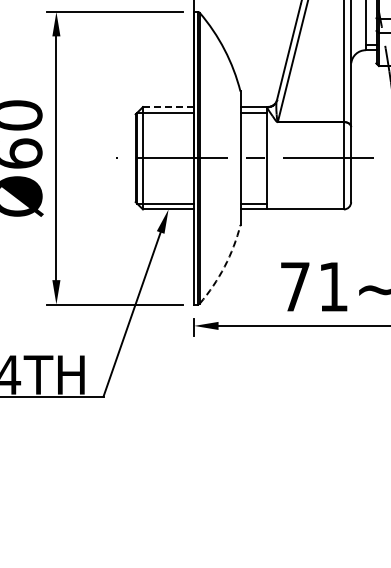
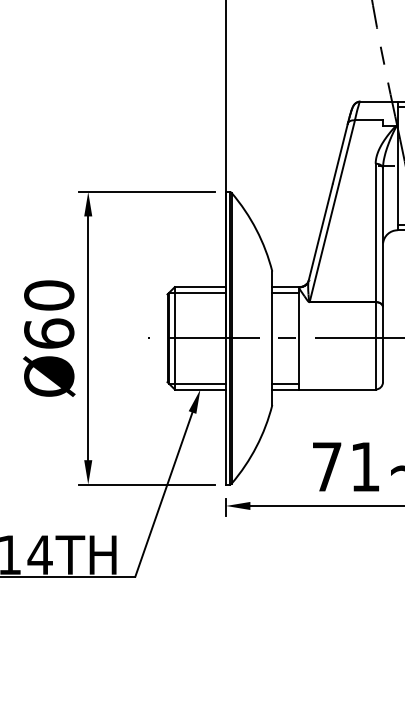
line: (168, 107) -> (200, 287), dashed -> solid
arc: (224, 266) -> (256, 446), dashed -> solid

